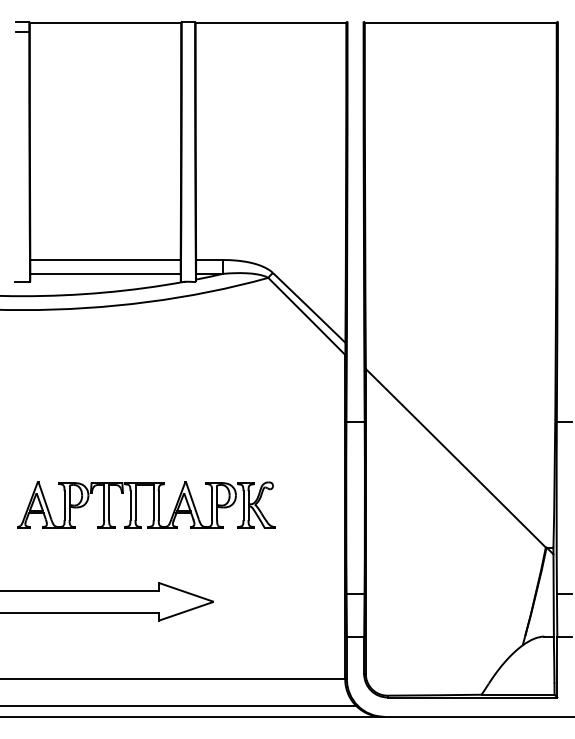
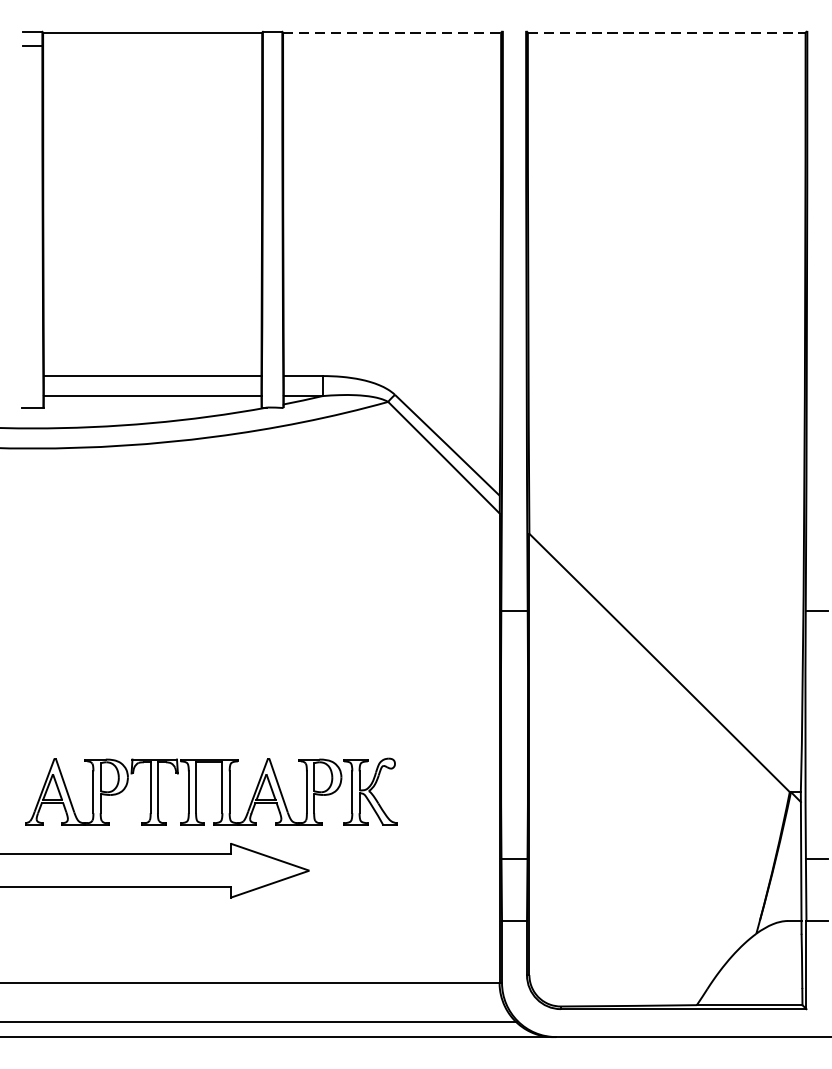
line: (271, 22) -> (392, 32), solid -> dashed
line: (460, 22) -> (666, 32), solid -> dashed
part: (153, 504) -> (222, 790), moved

